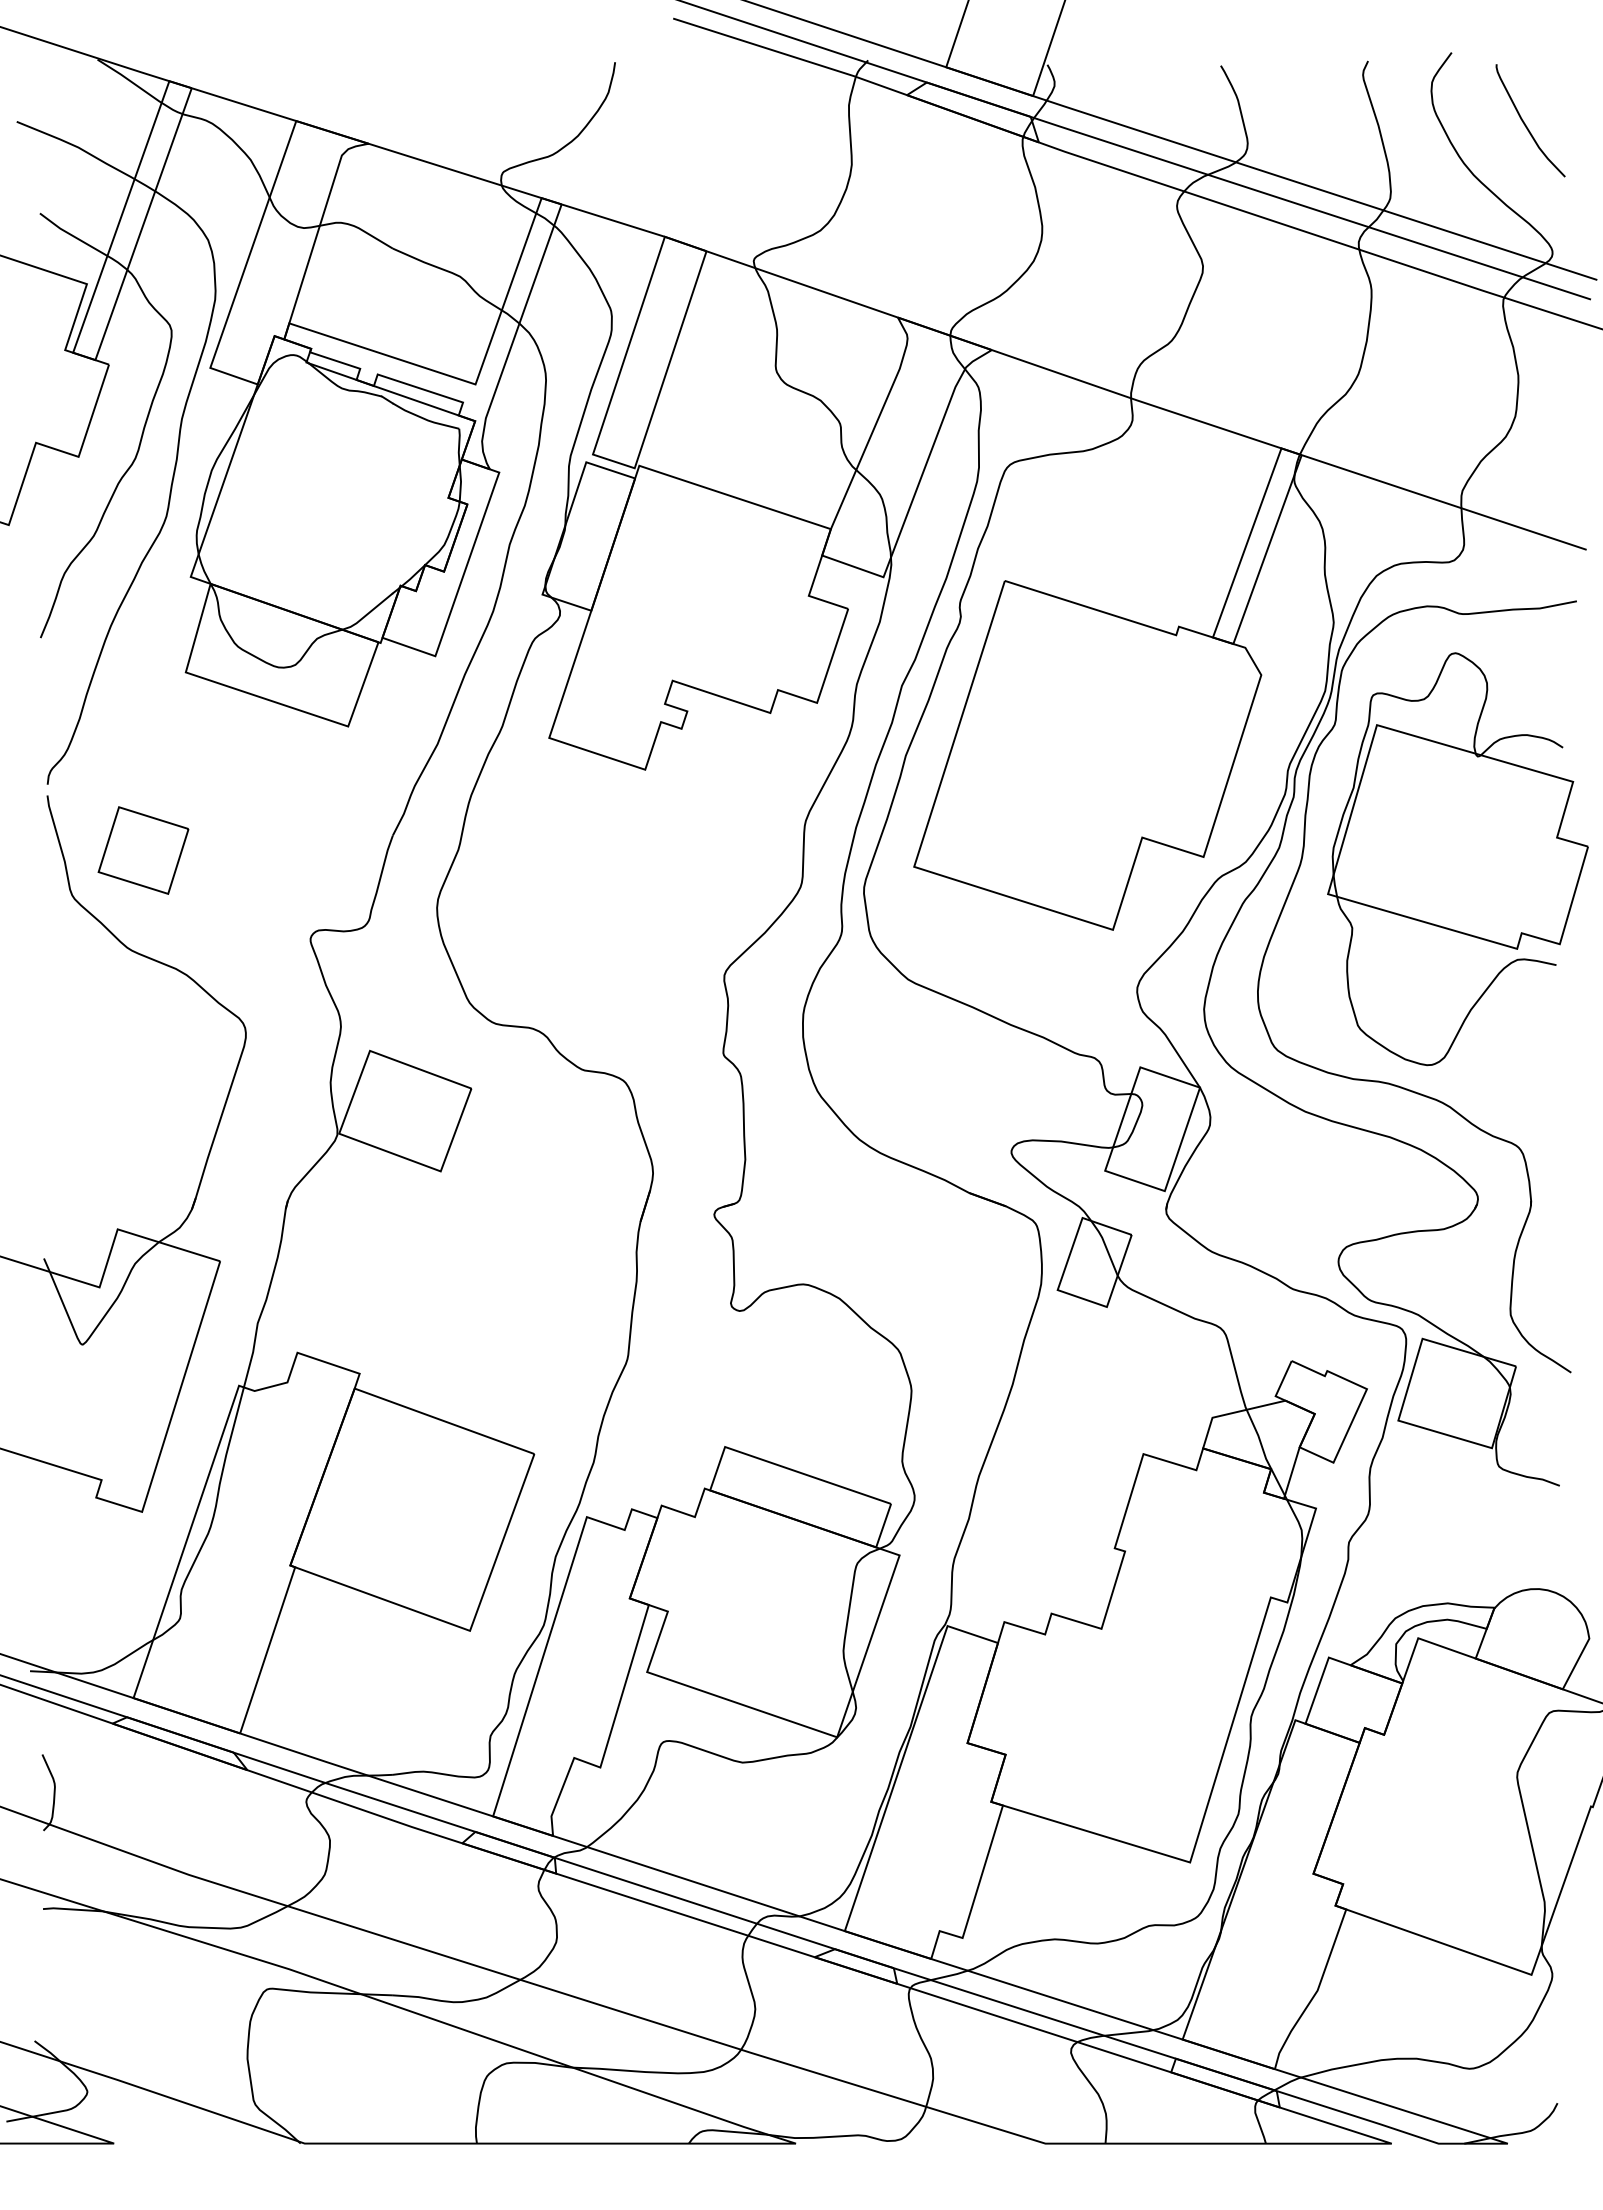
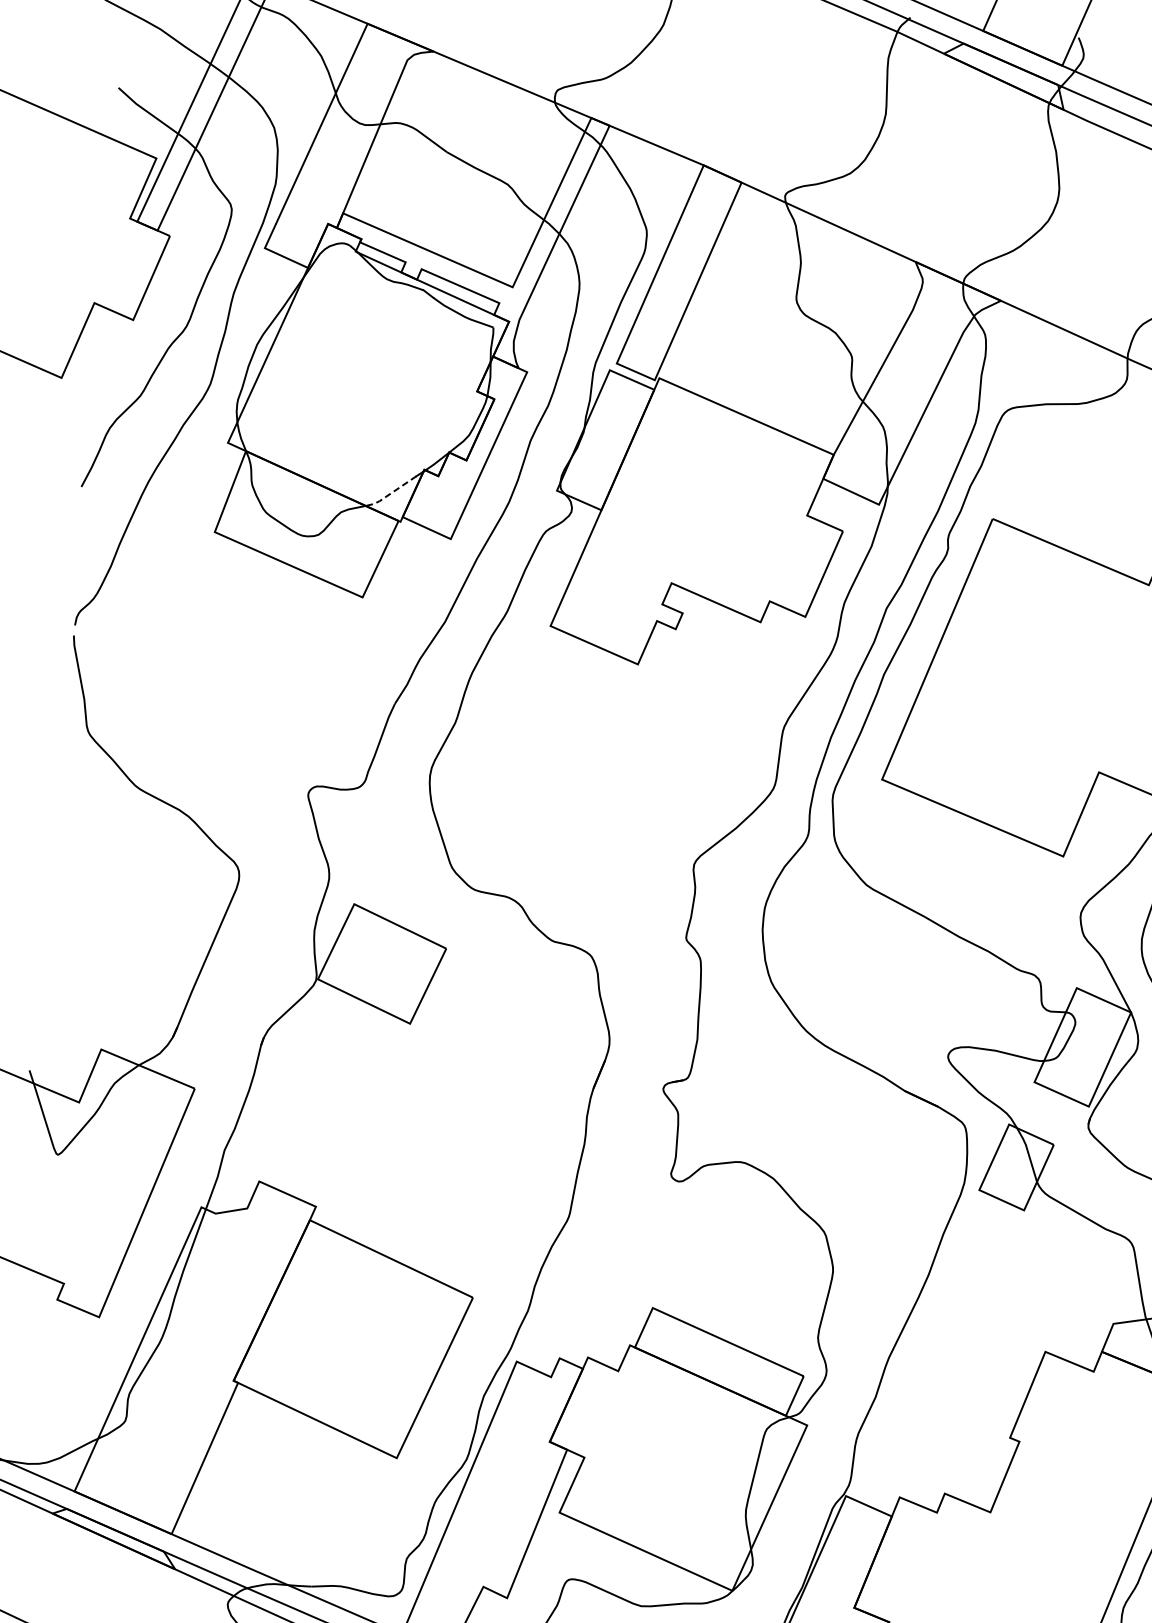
line: (367, 613) -> (390, 492), solid -> dashed
part: (143, 850) -> (159, 695), removed

